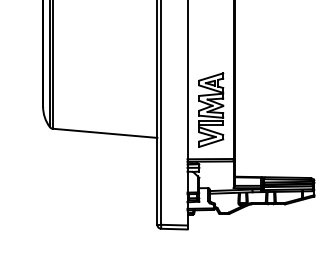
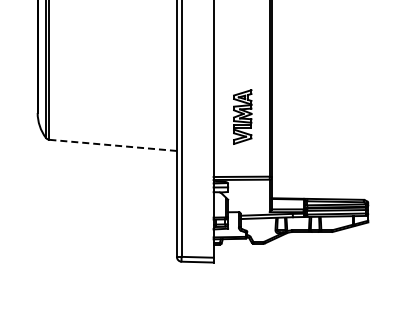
part: (211, 109) -> (242, 116), size x0.6
line: (105, 133) -> (113, 145), solid -> dashed

